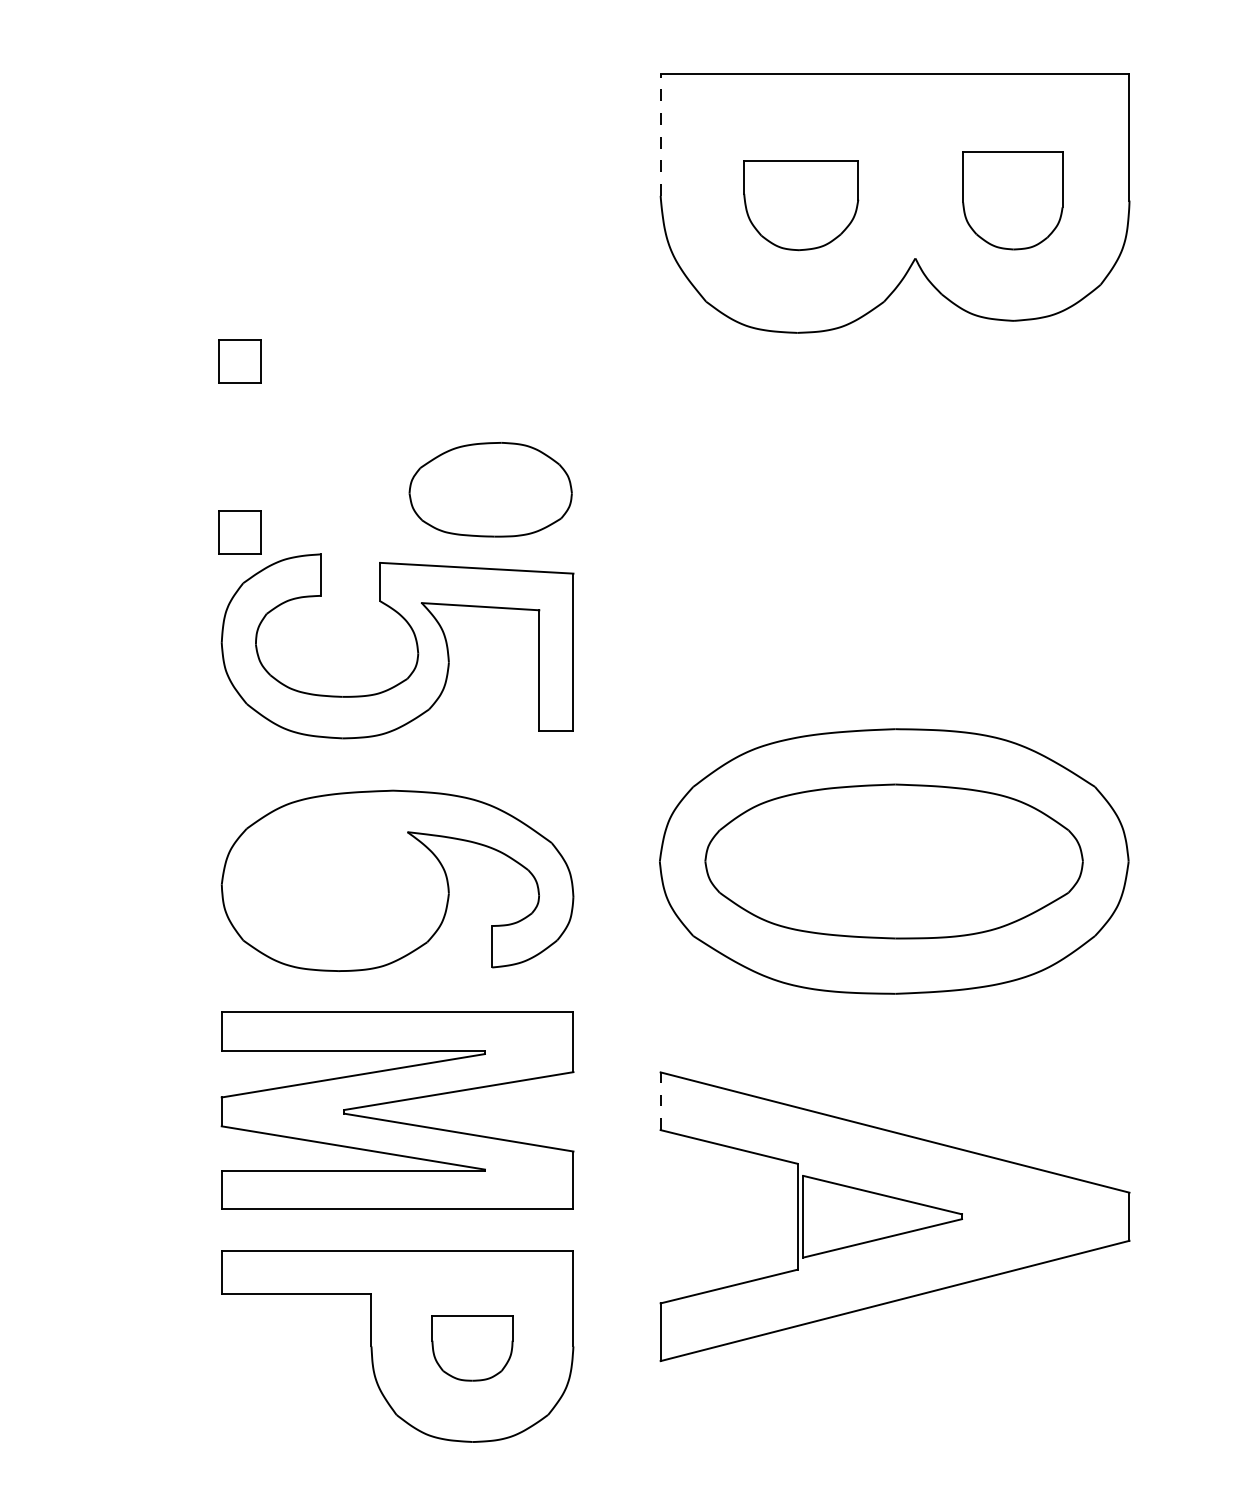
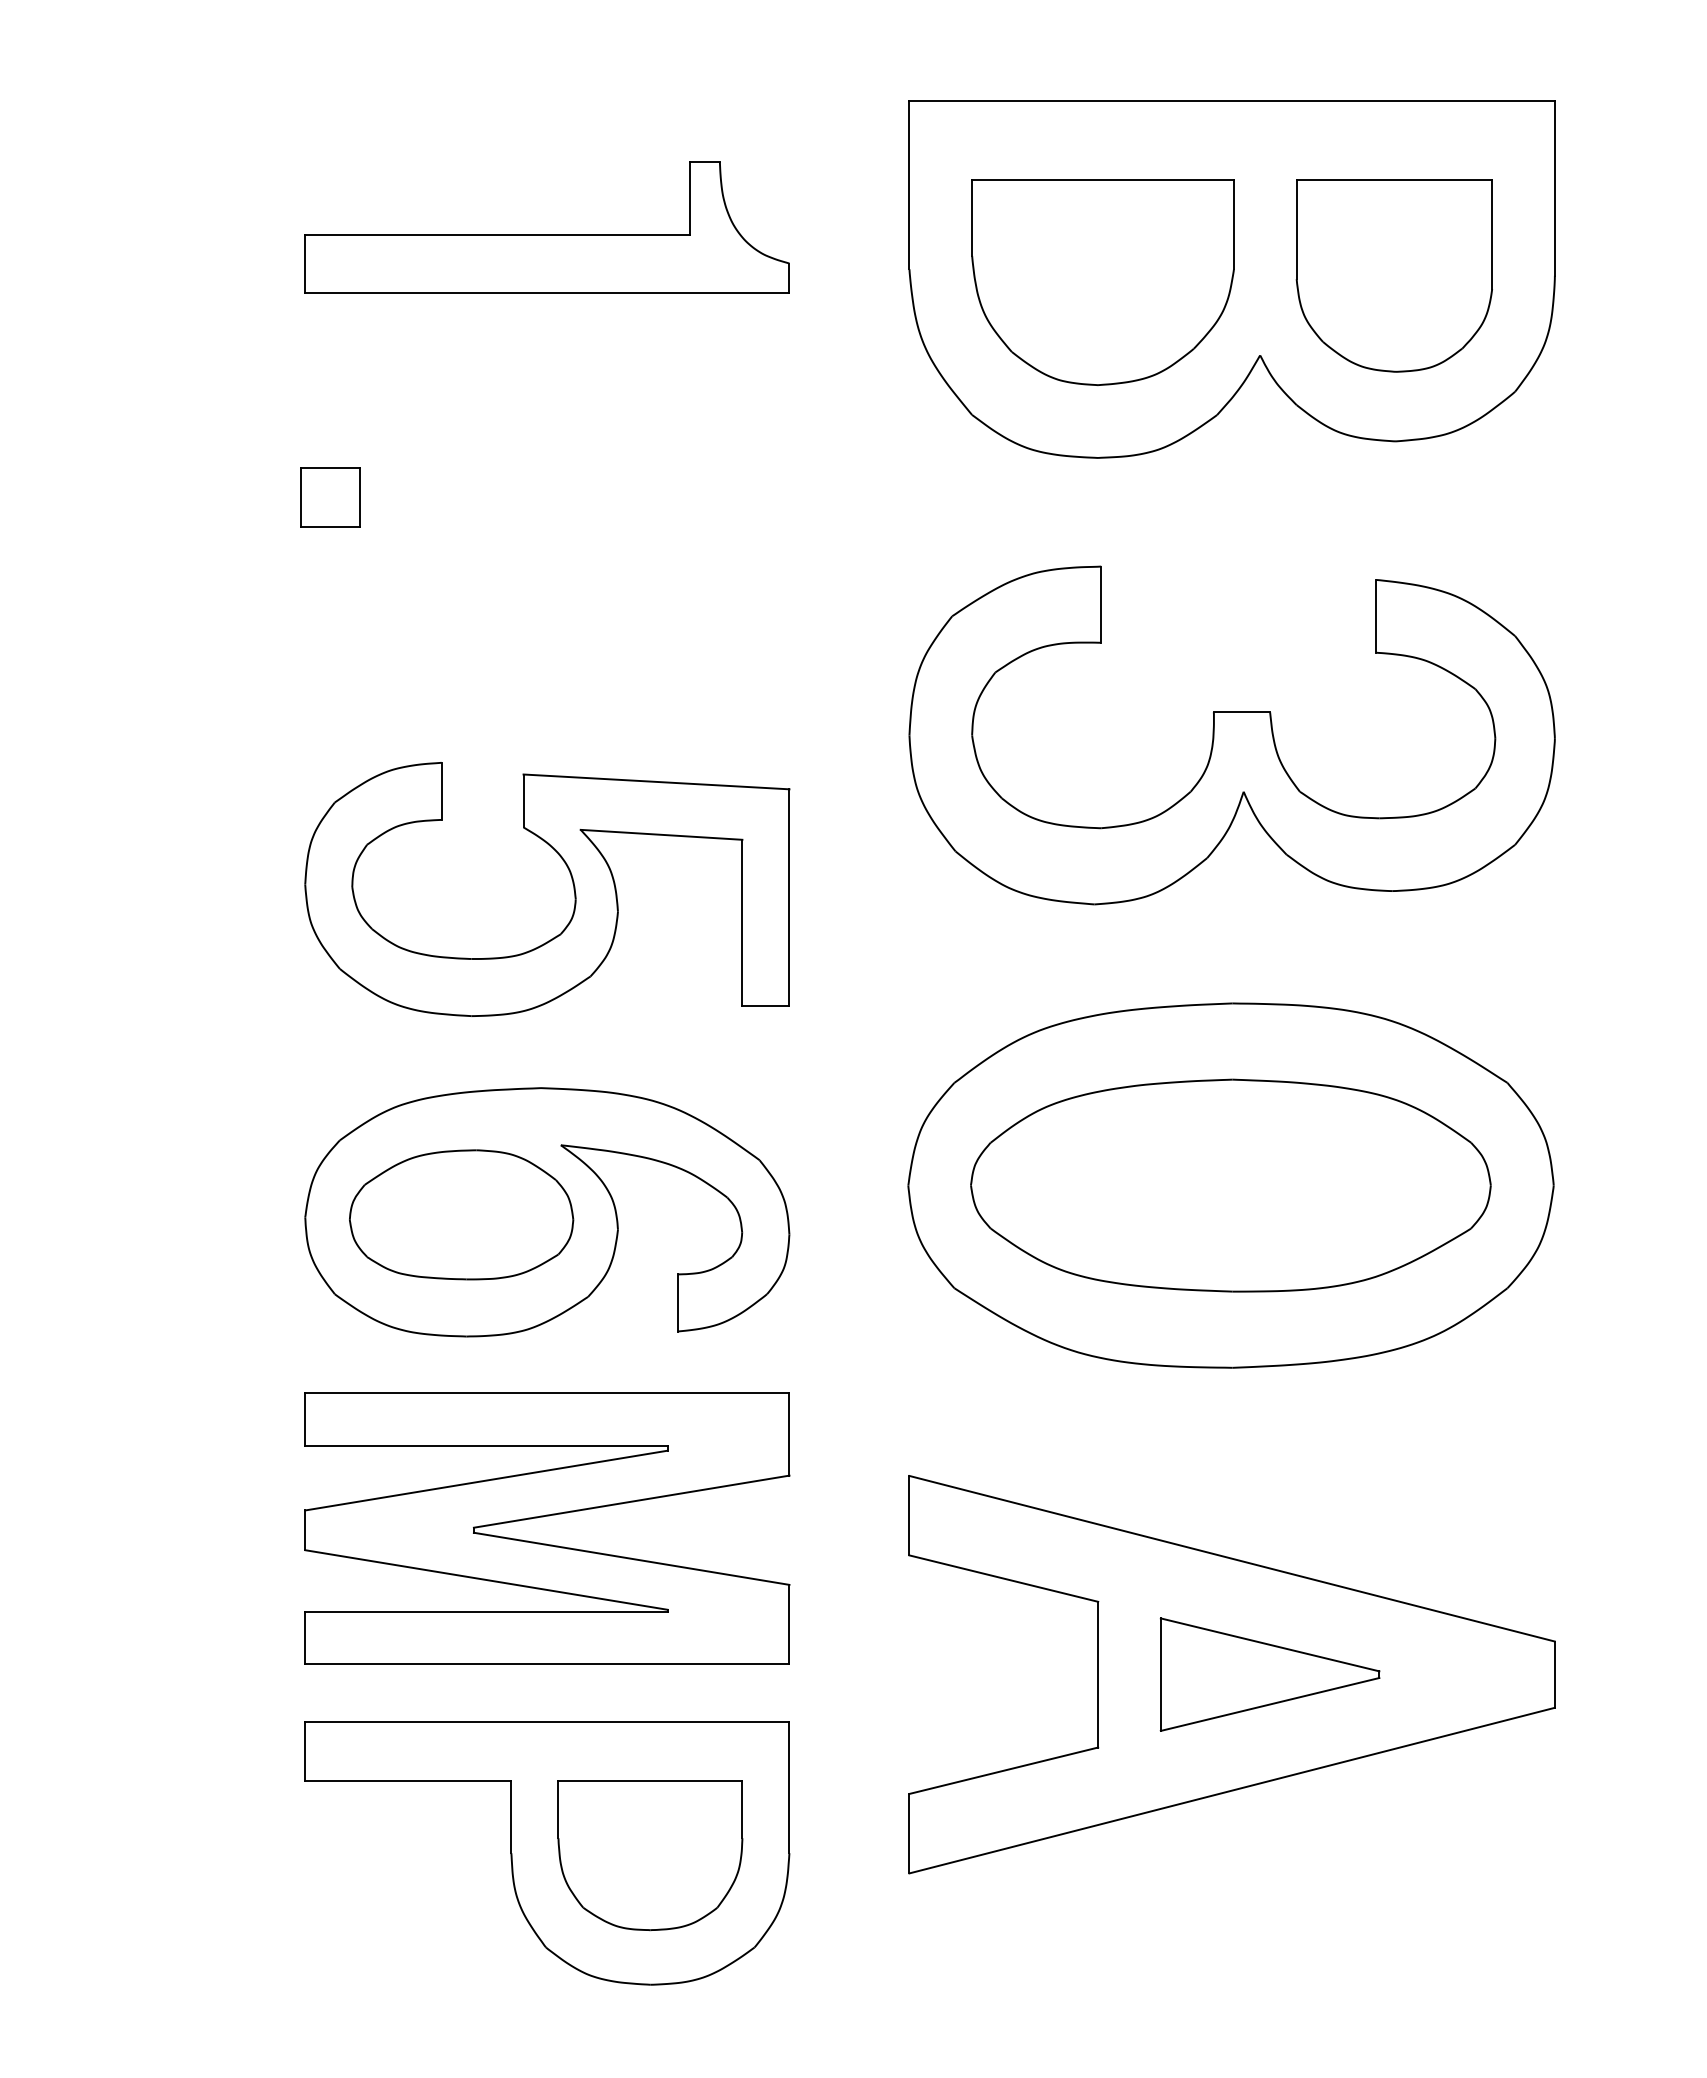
line: (660, 135) -> (909, 185), dashed -> solid
part: (396, 170) -> (546, 234), added
part: (1012, 200) -> (1393, 275), size x1.43
part: (800, 205) -> (1102, 282), size x1.67
part: (490, 489) -> (461, 1214), moved
part: (240, 532) -> (330, 732), removed
part: (894, 534) -> (1231, 735), added
line: (660, 1101) -> (909, 1515), dashed -> solid
part: (882, 1216) -> (1269, 1674), moved
part: (472, 1348) -> (650, 1855), size x1.67

